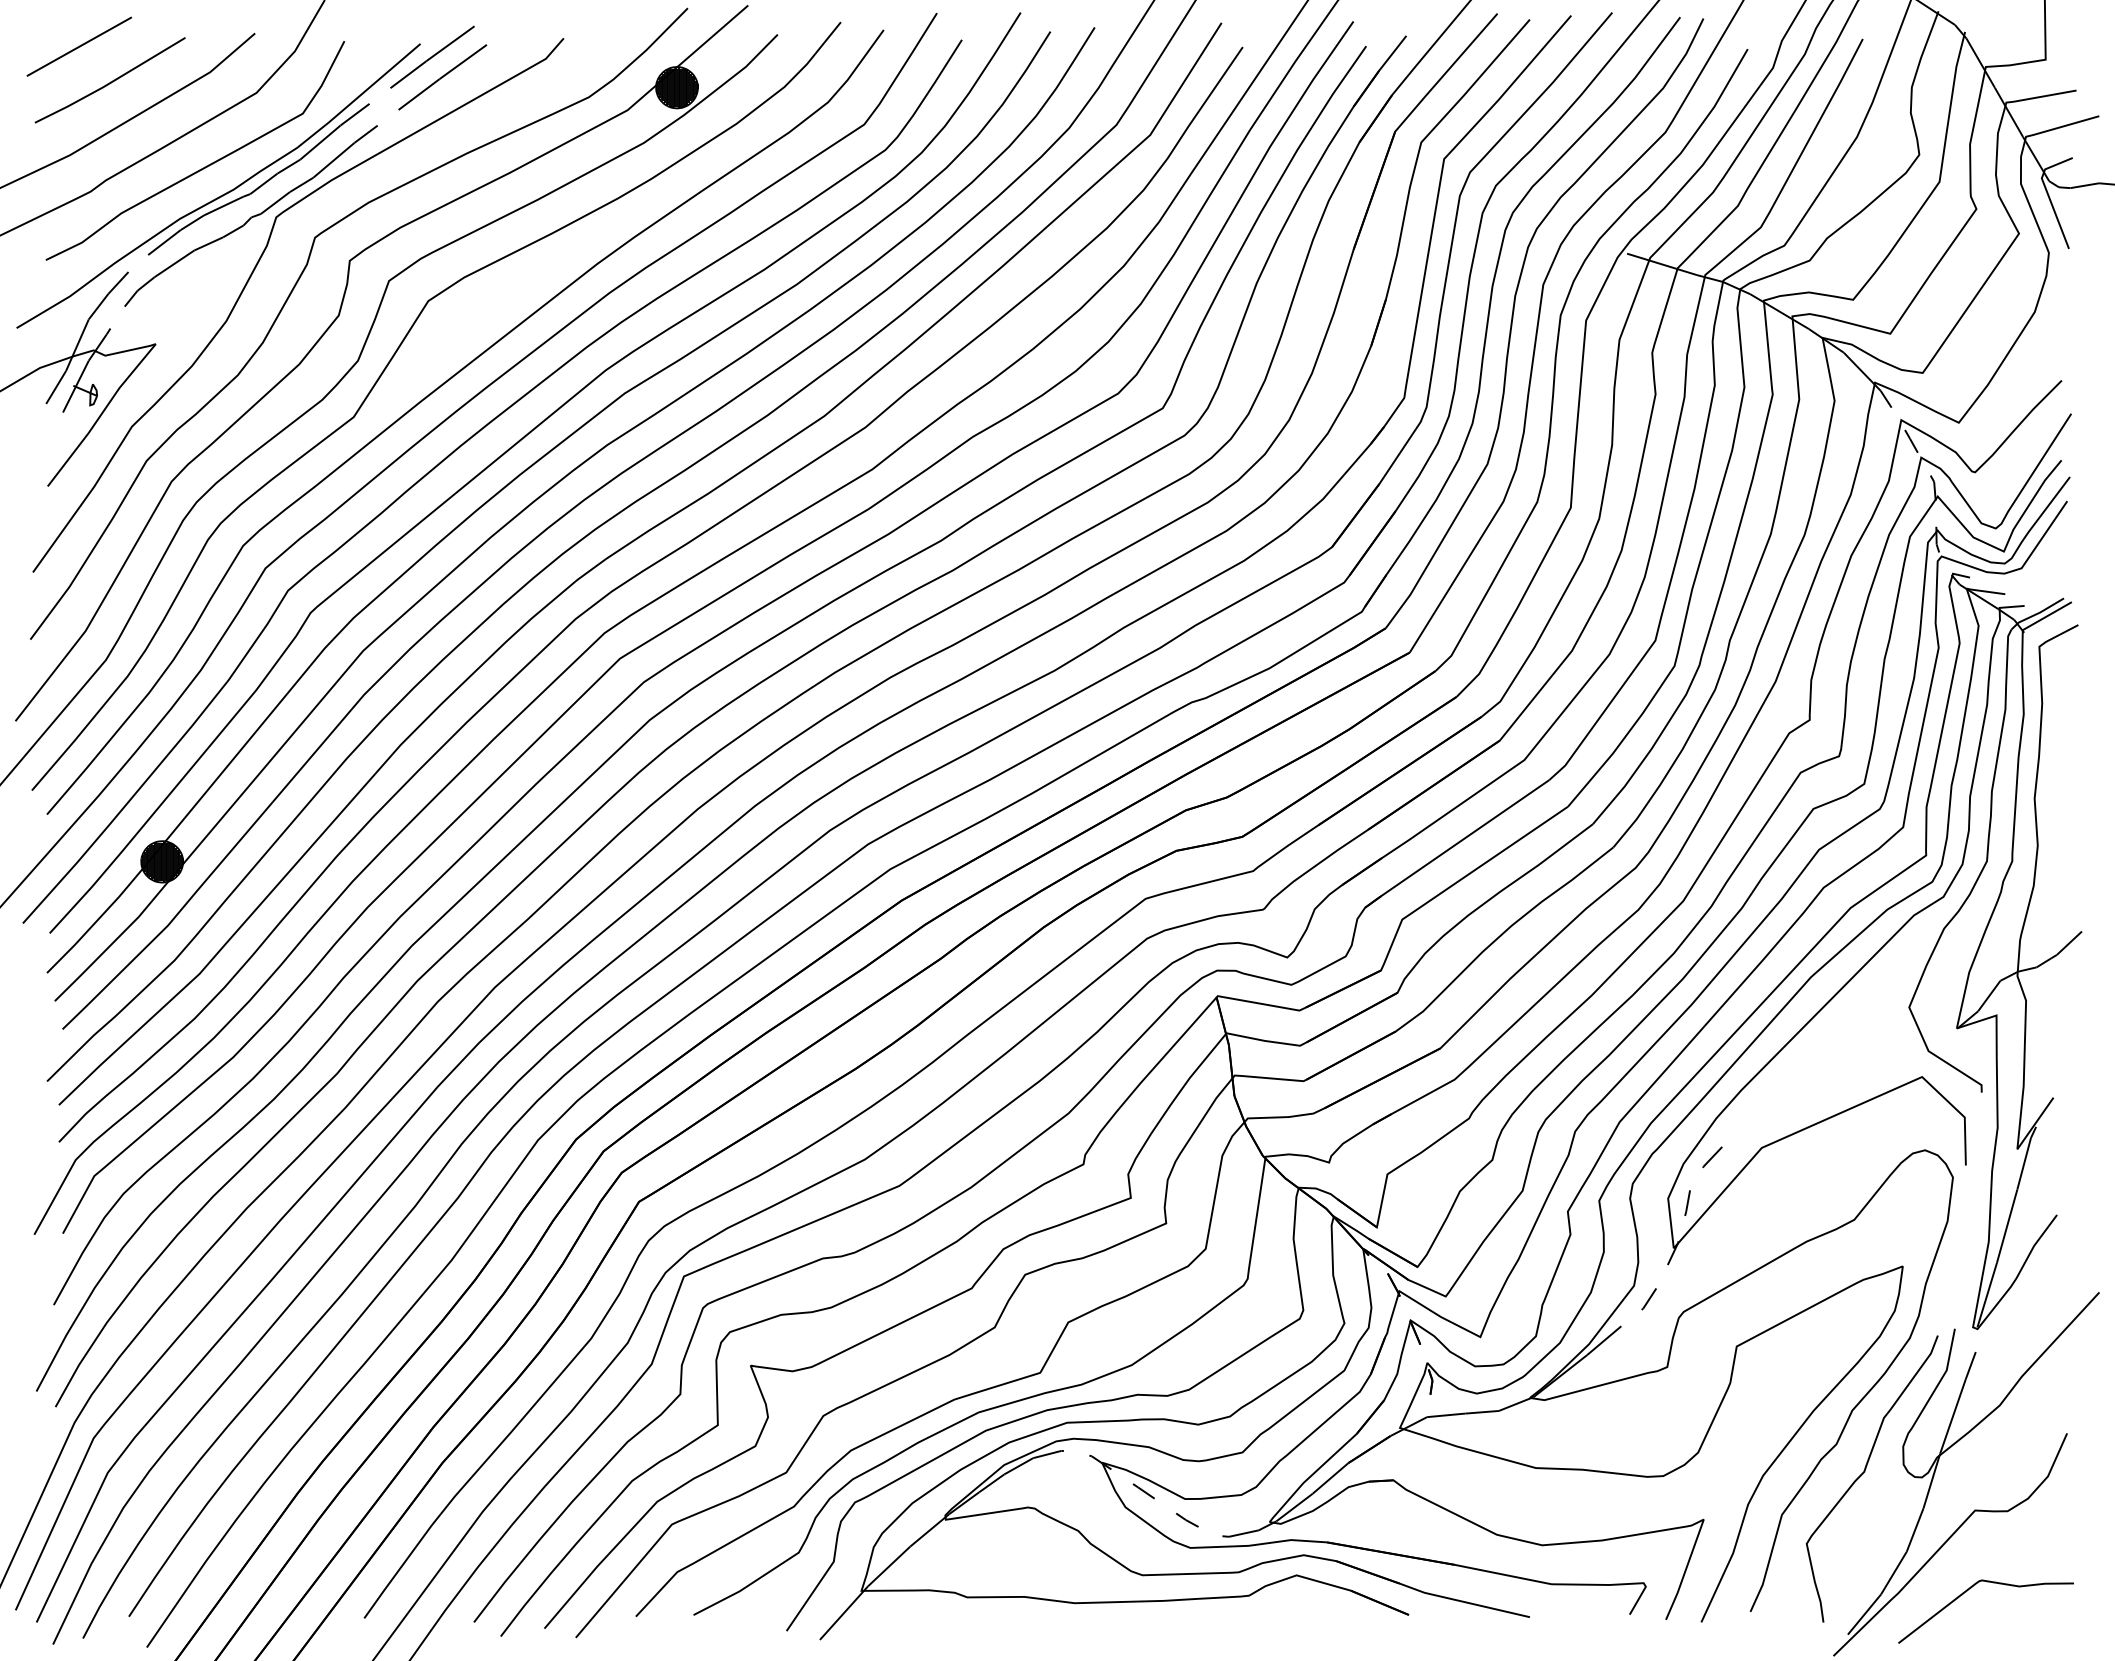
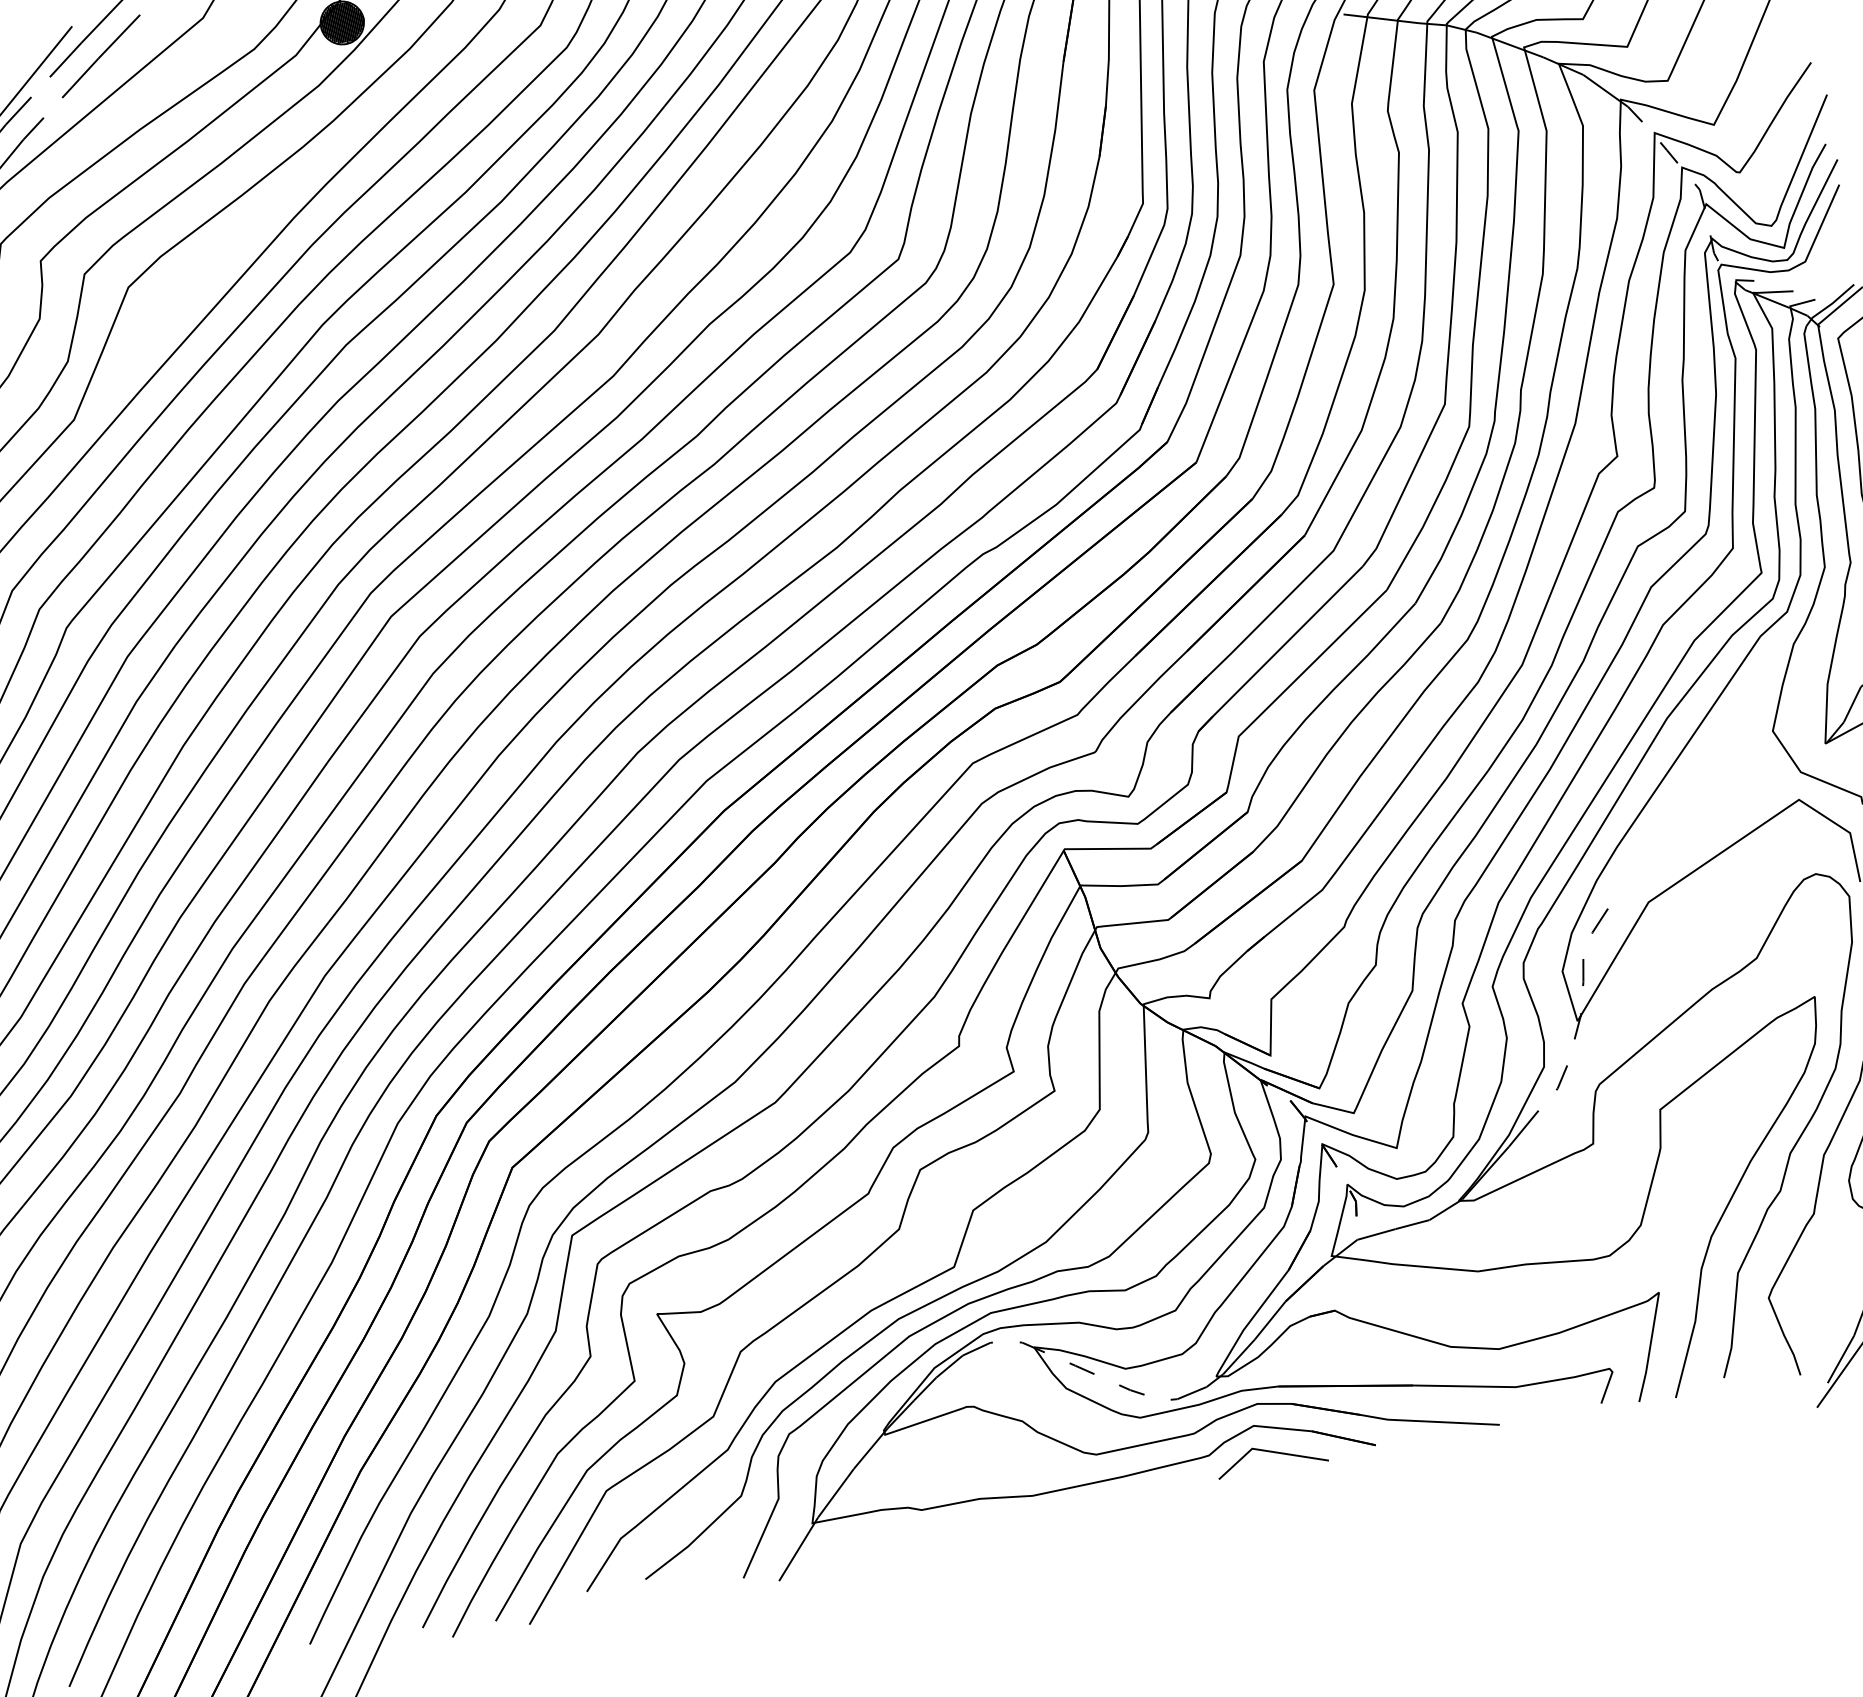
line: (1309, 1604) -> (1272, 1453), added

